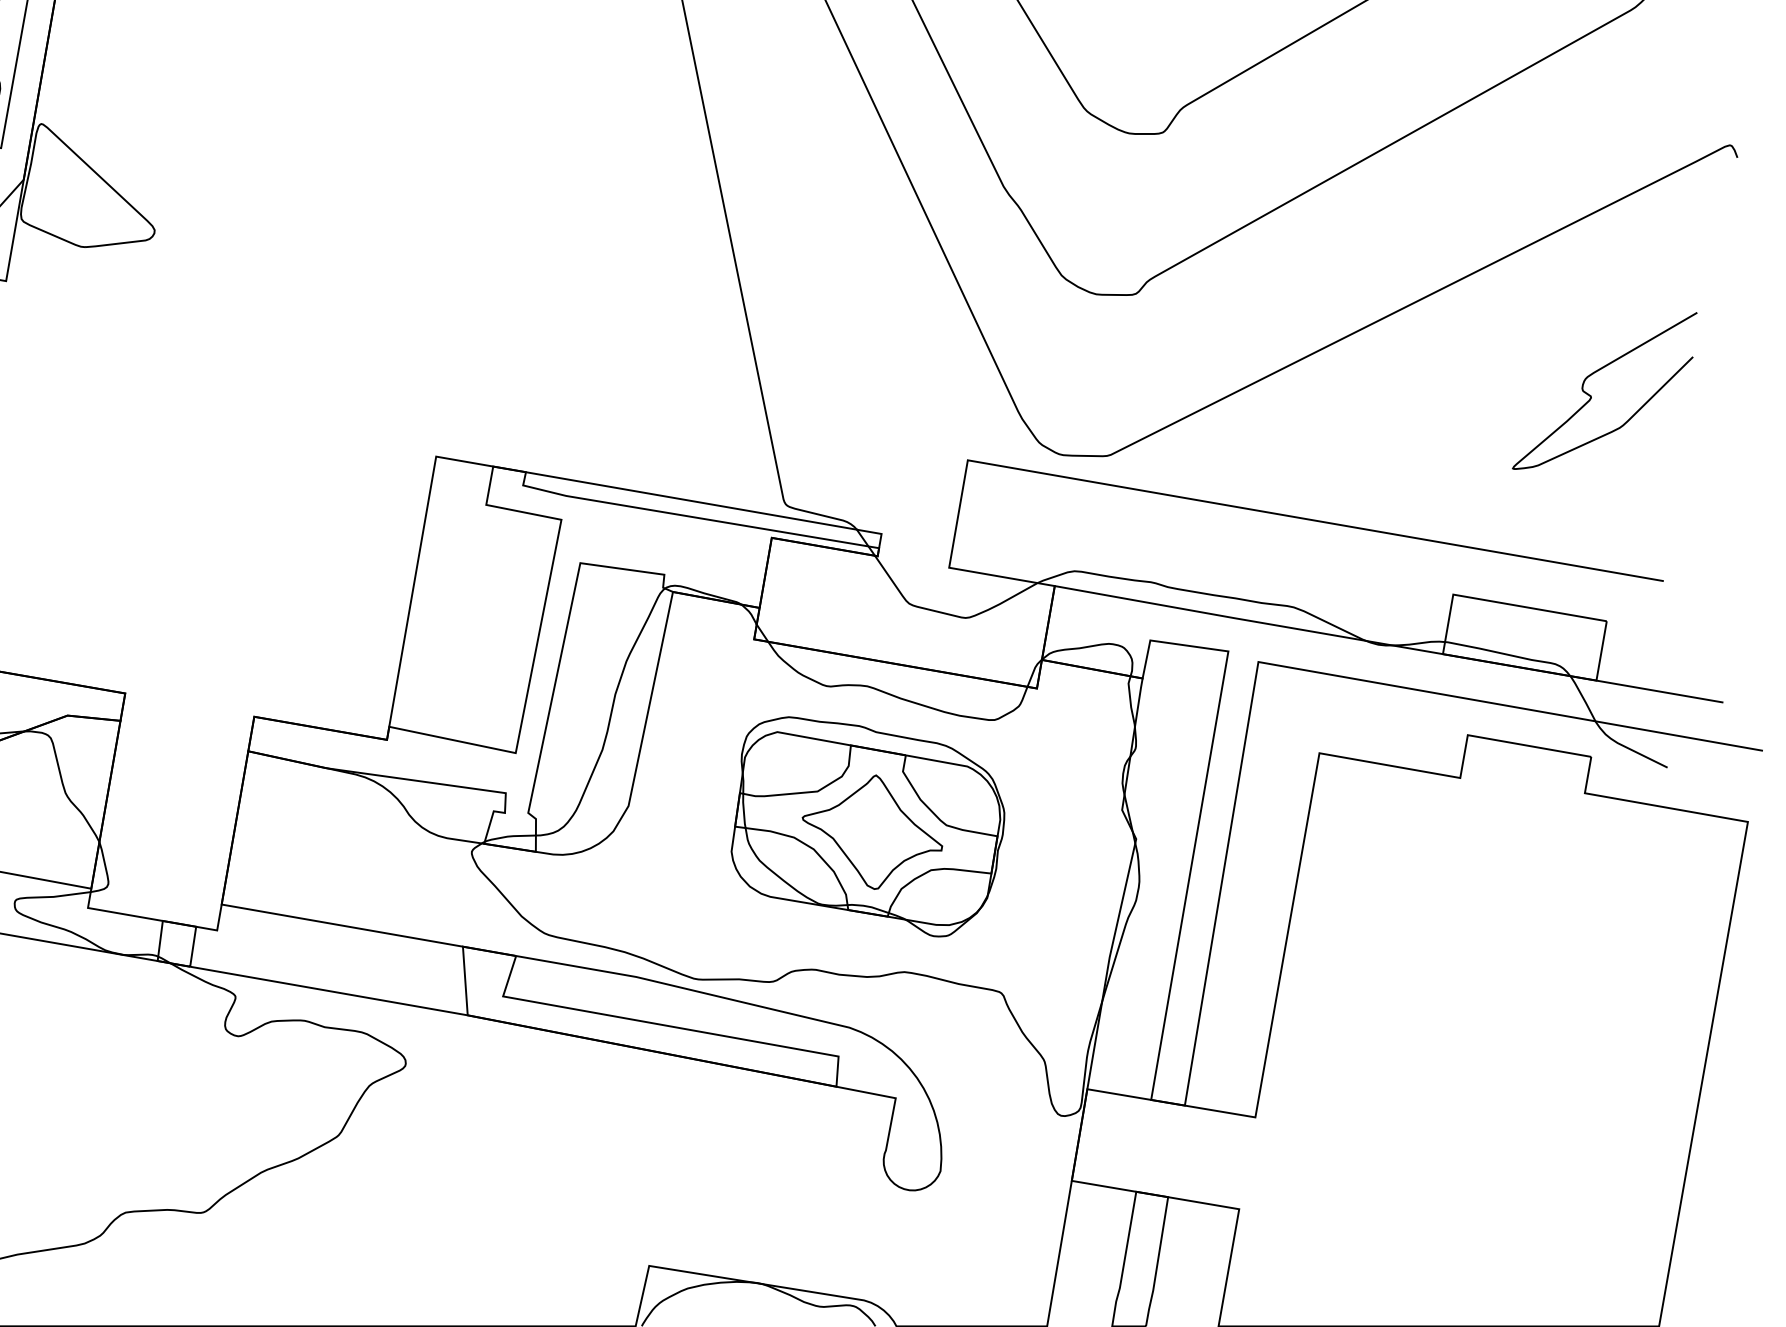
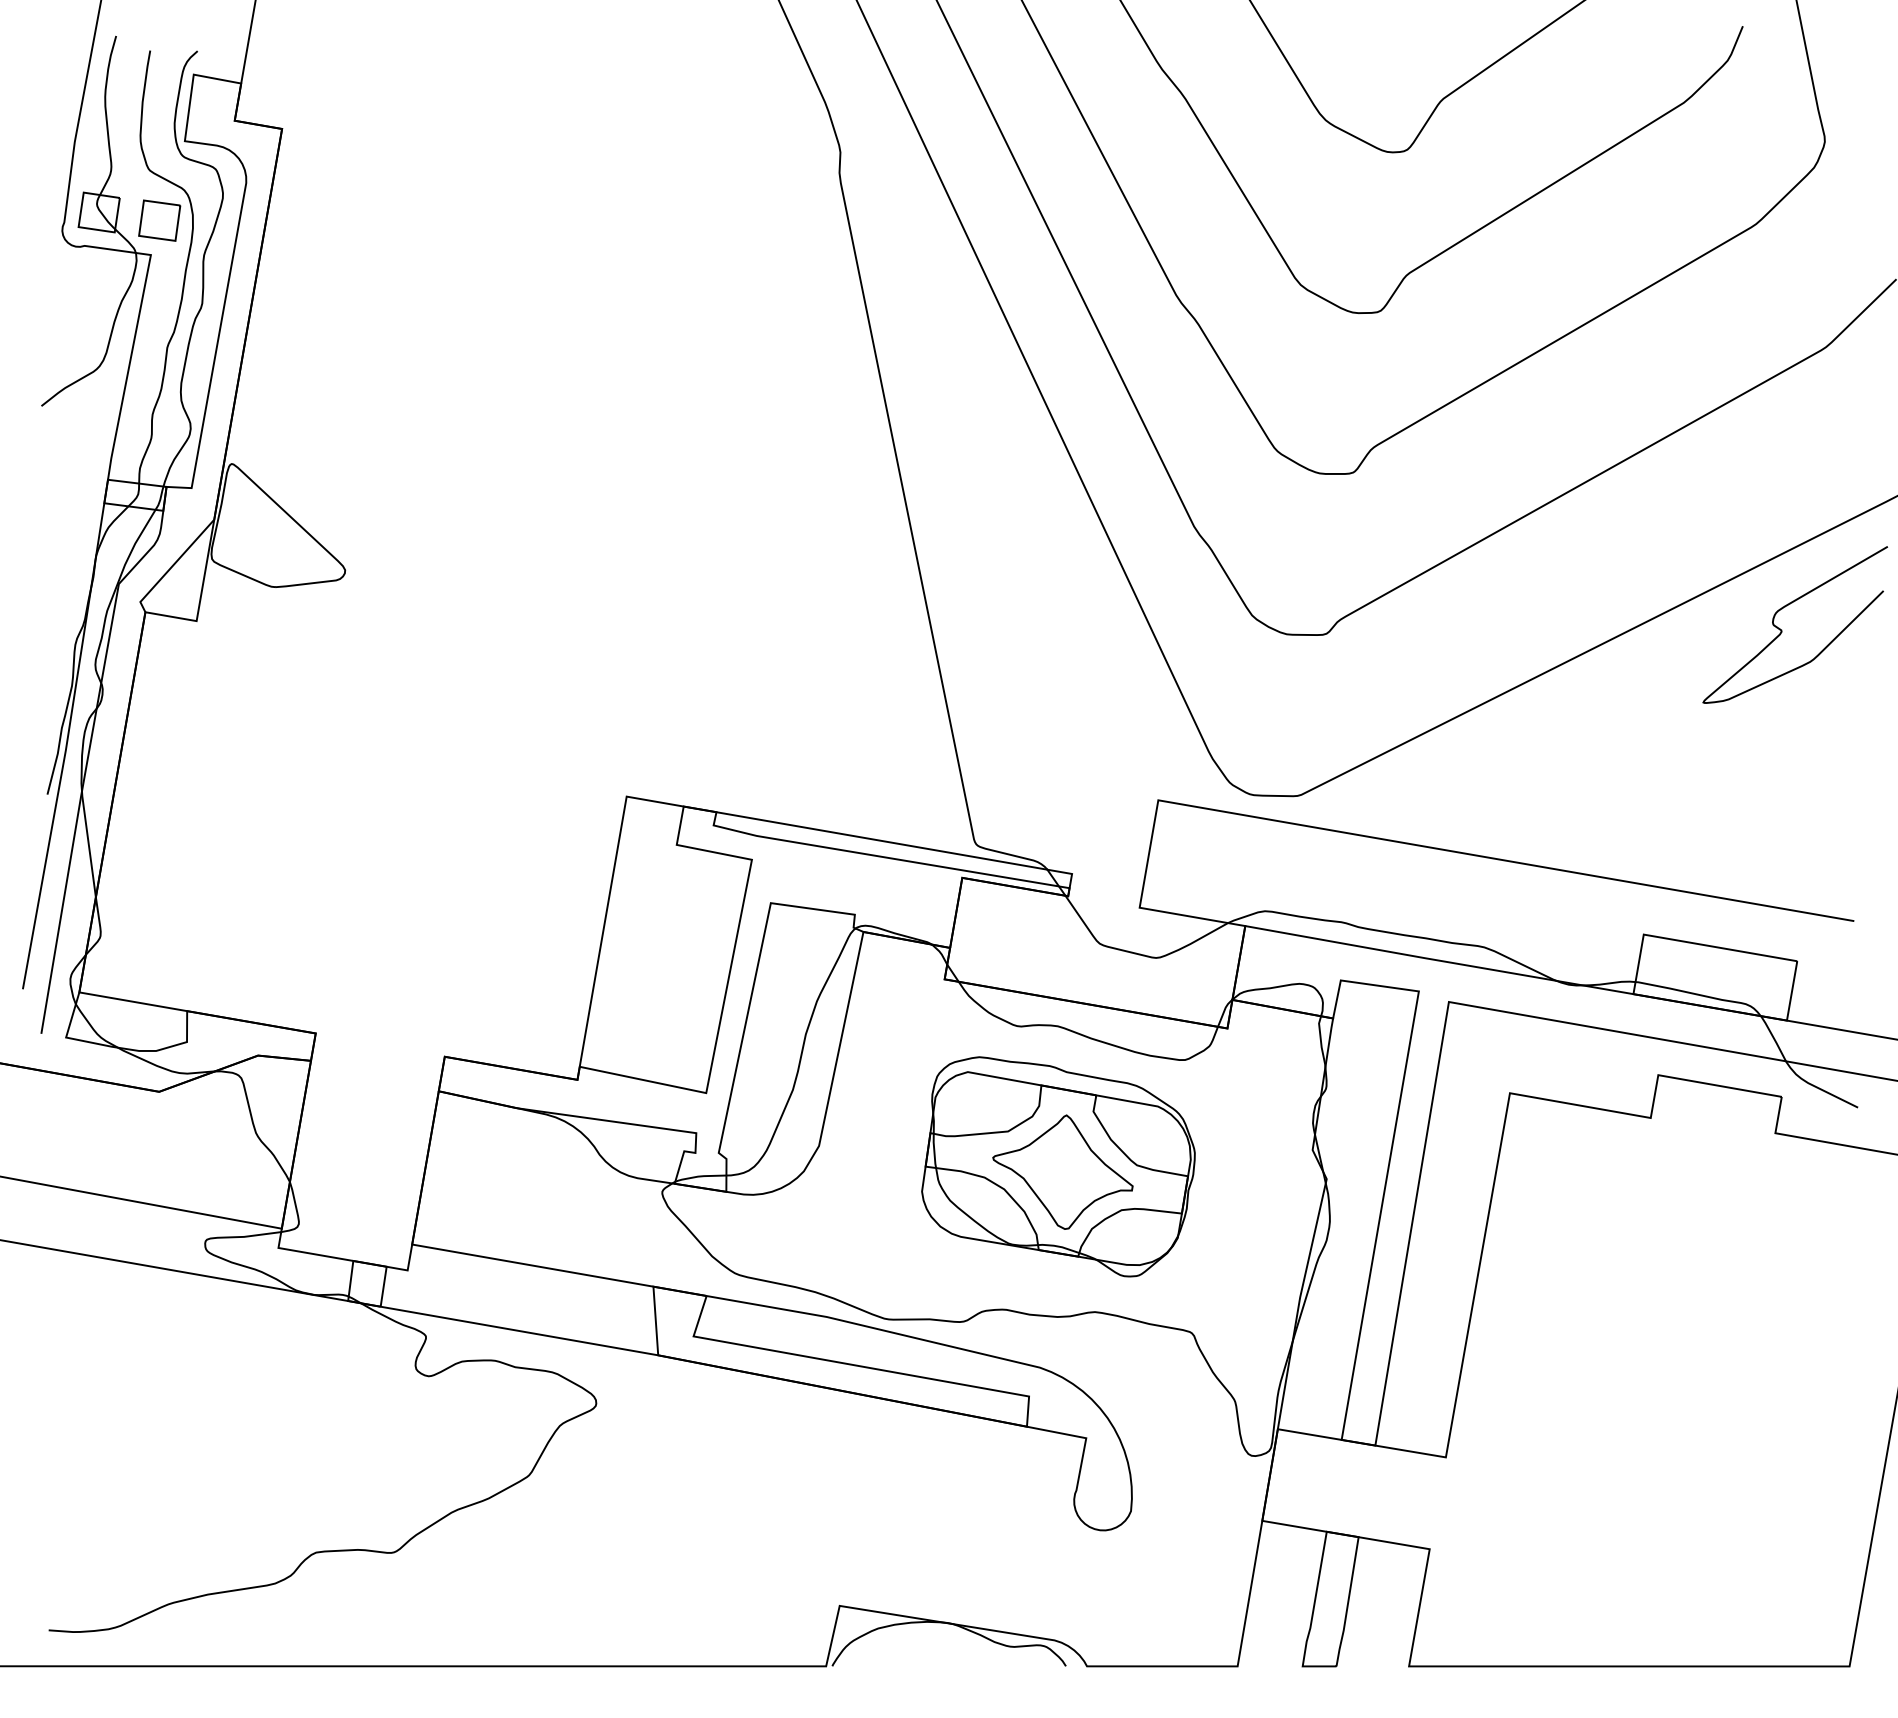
curve: (1592, 396) -> (1782, 630), moved

